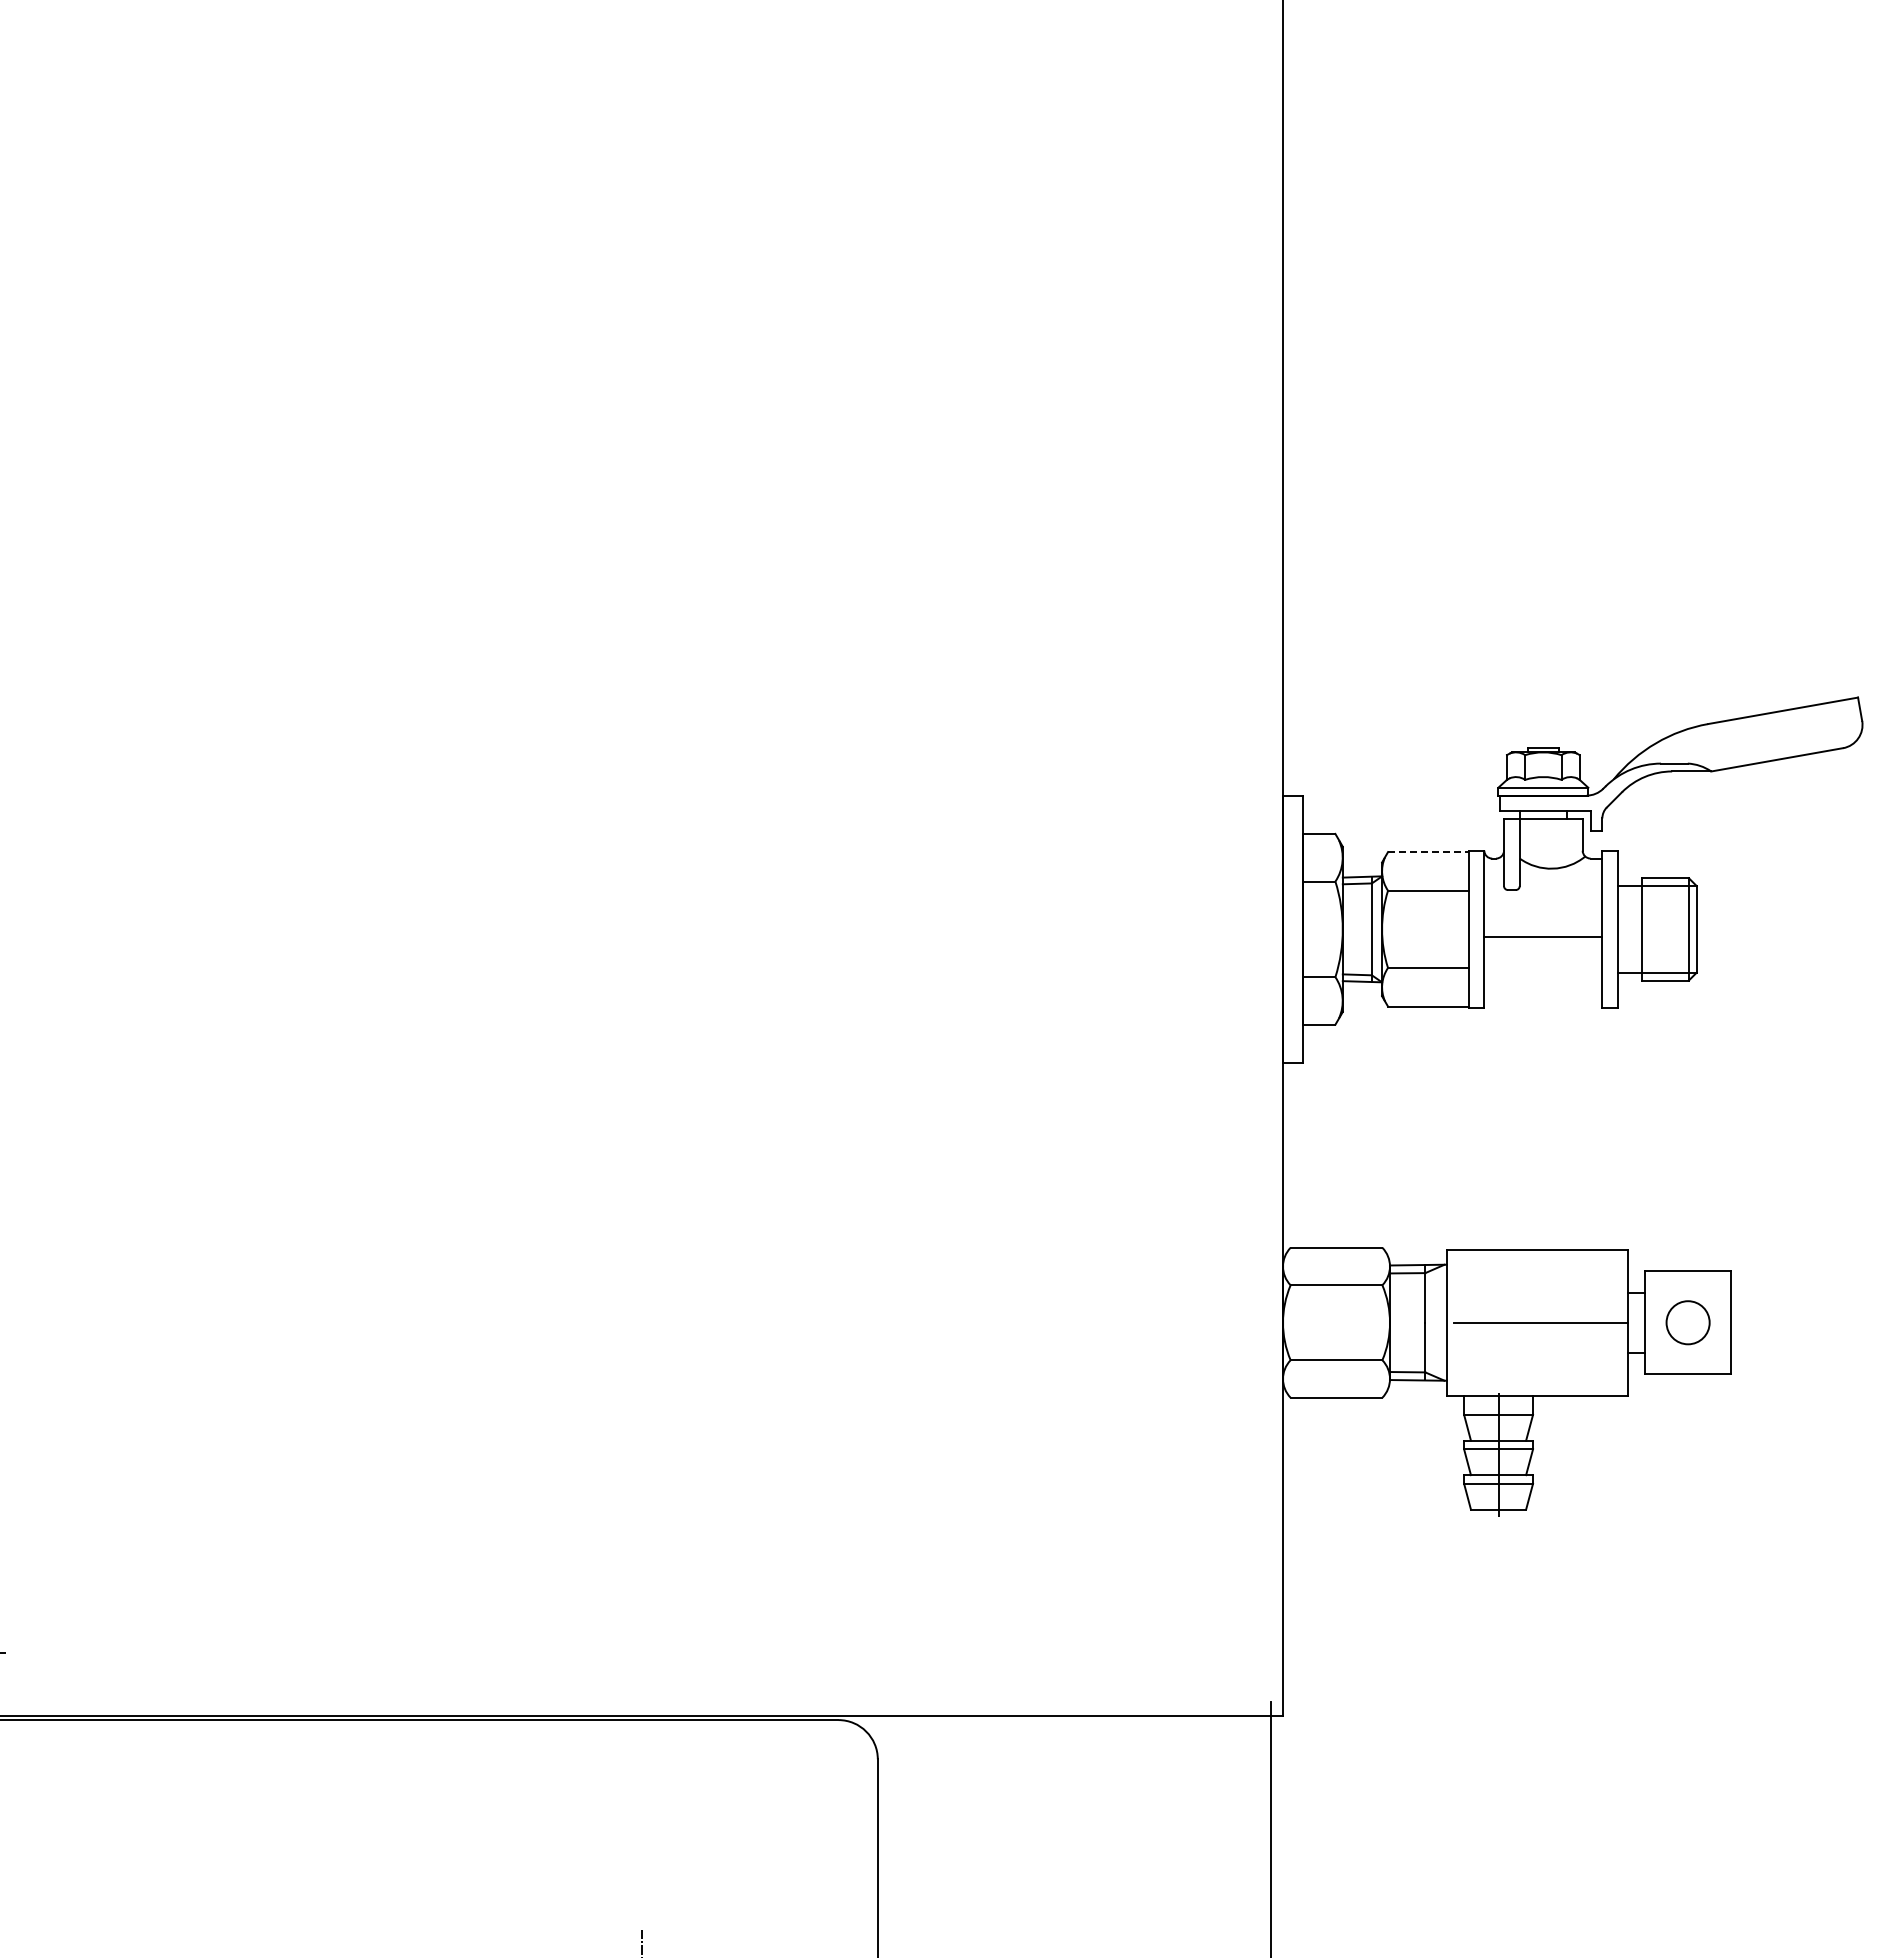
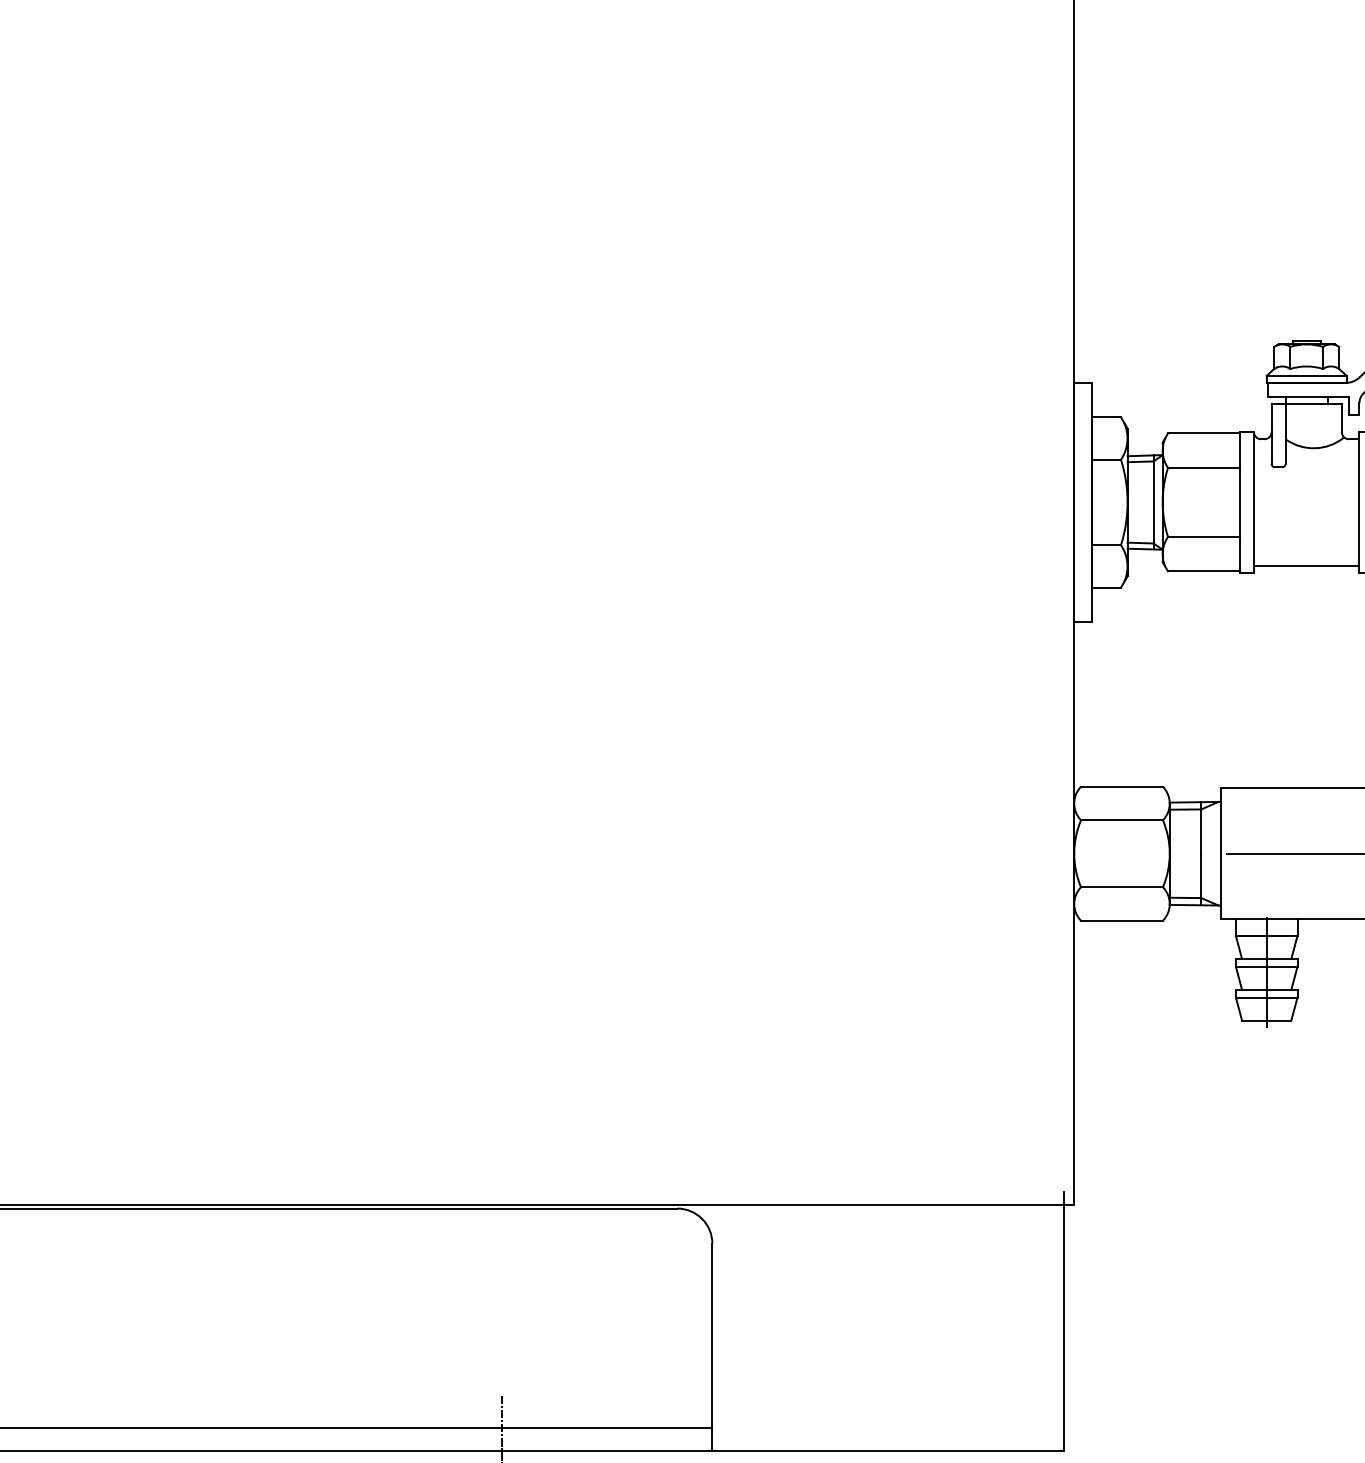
line: (1428, 852) -> (1204, 433), dashed -> solid
line: (1543, 937) -> (1306, 565), moved

